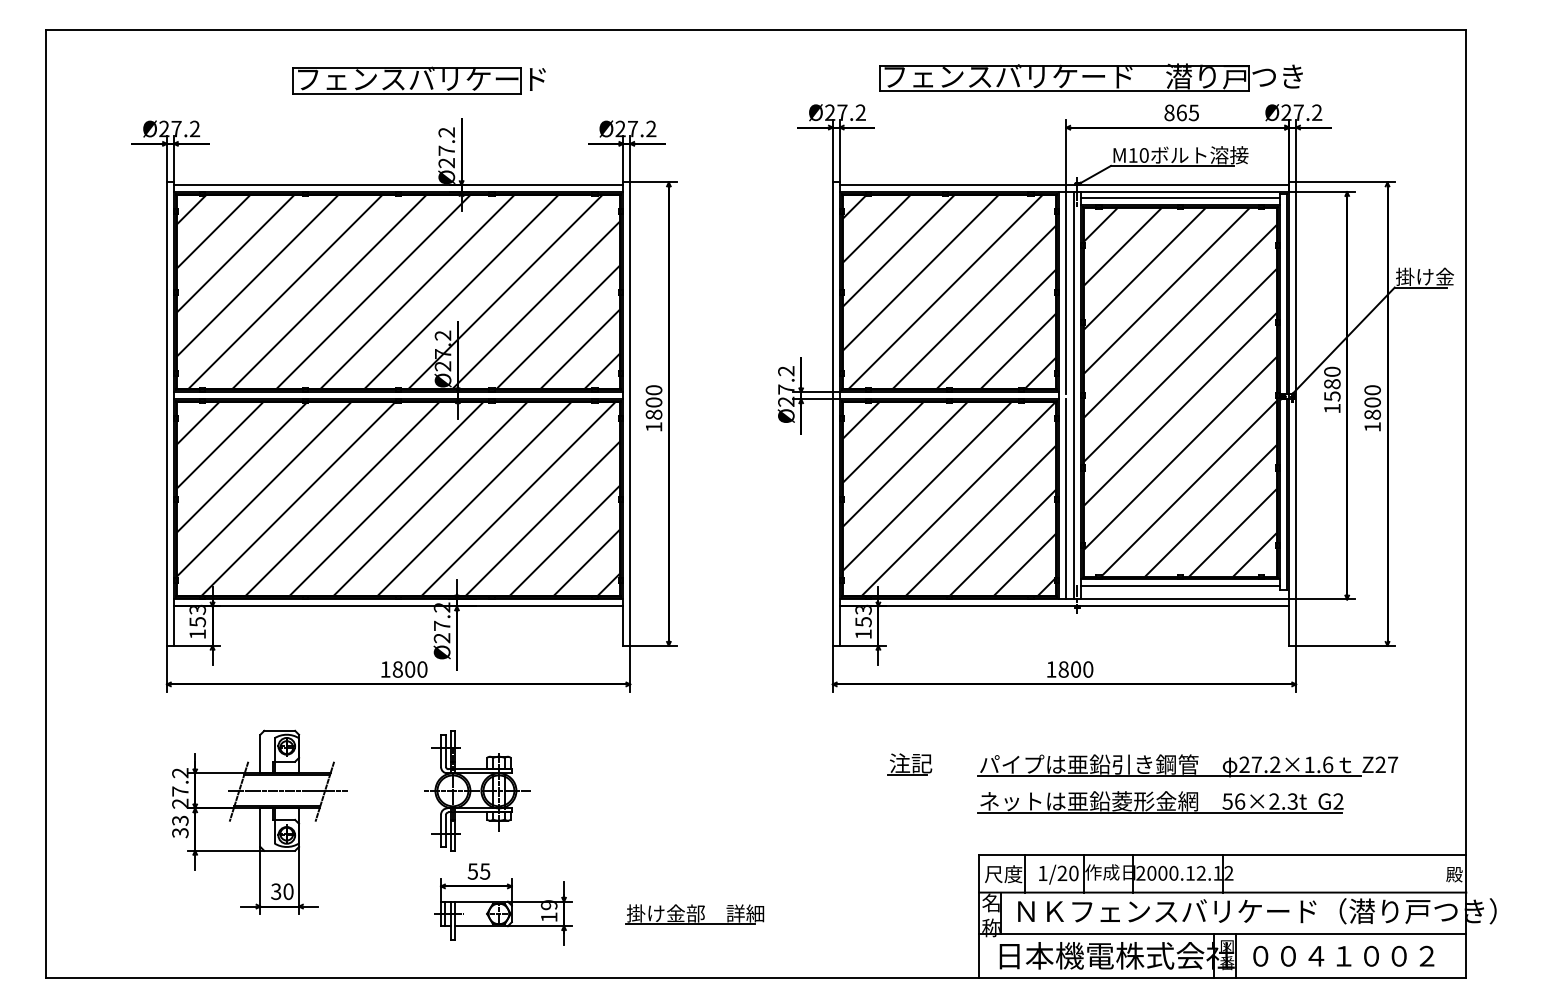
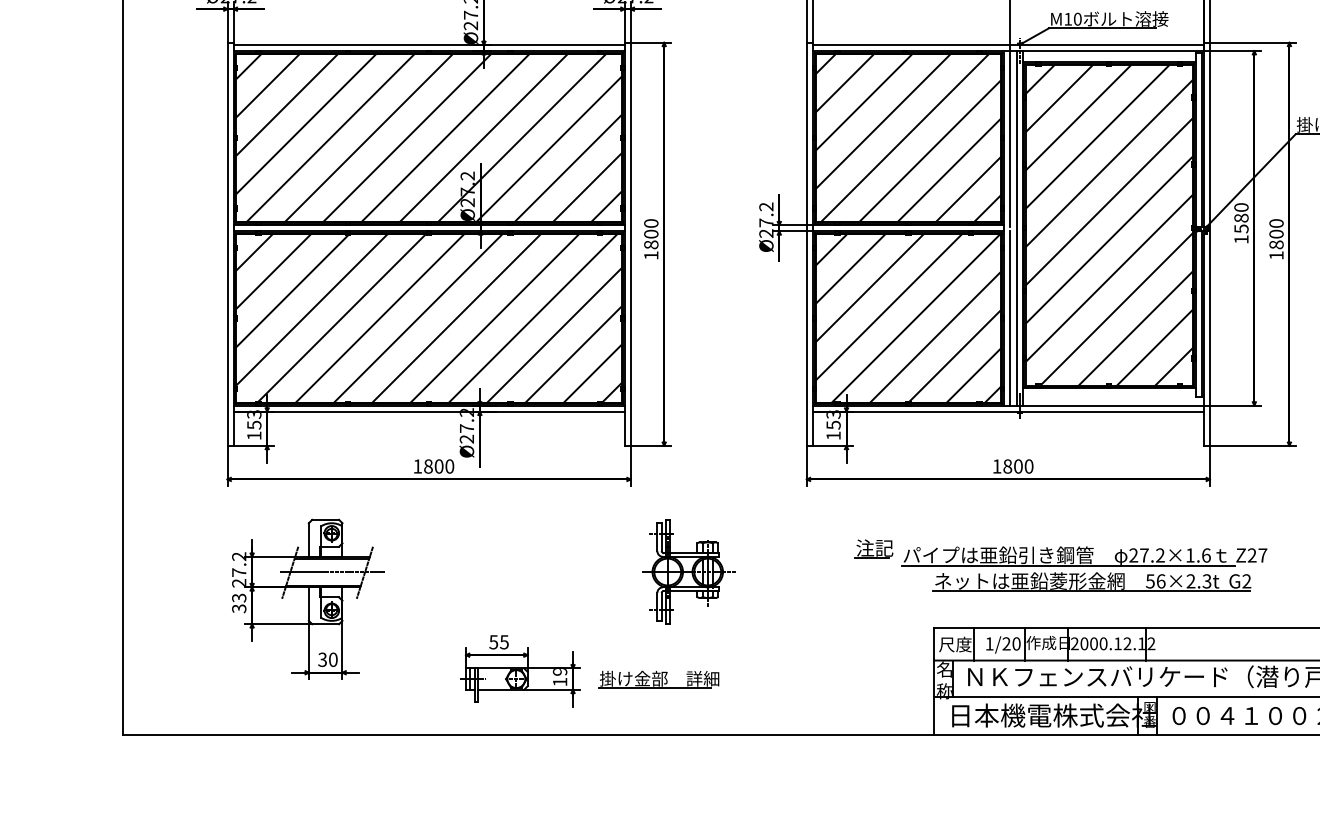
line: (1179, 197) -> (1108, 55), removed
line: (1179, 585) -> (1108, 393), removed
part: (1187, 765) -> (1084, 556), moved
part: (477, 790) -> (689, 571), moved
part: (694, 914) -> (658, 679), moved

